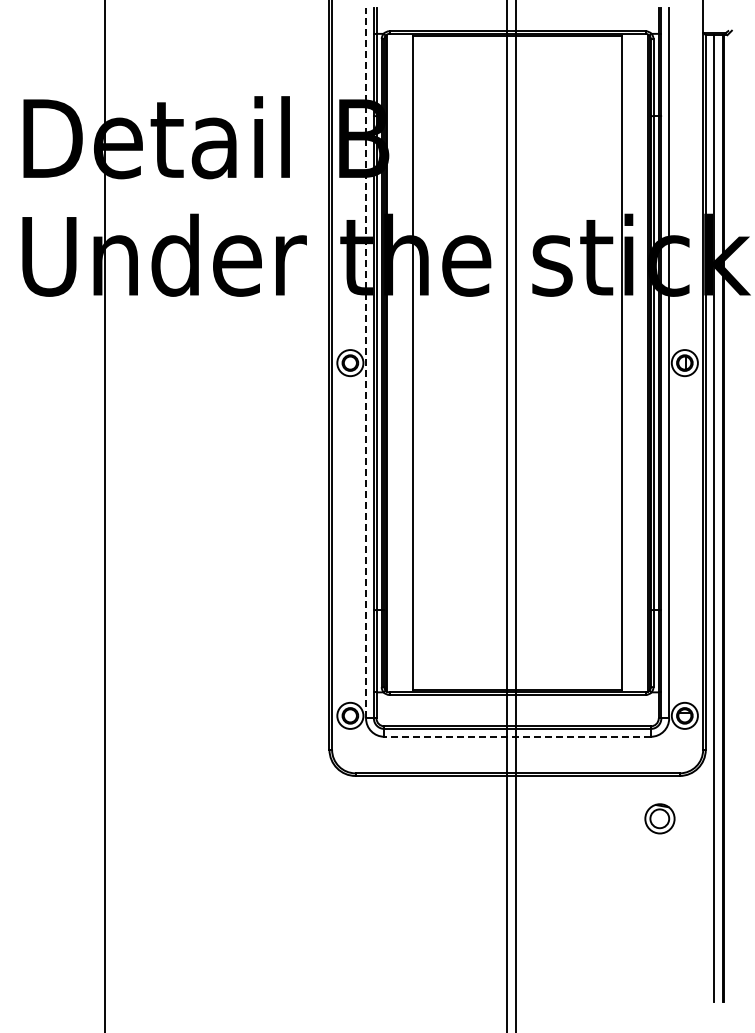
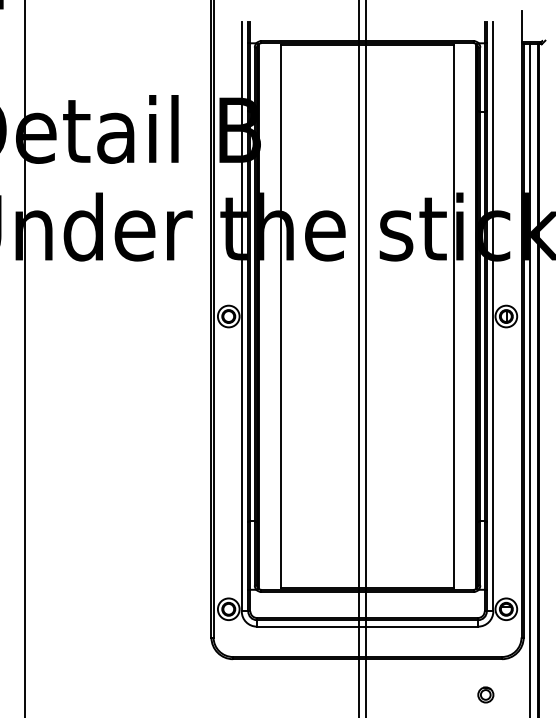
line: (366, 362) -> (242, 316), dashed -> solid
line: (517, 736) -> (367, 626), dashed -> solid
part: (660, 819) -> (486, 695), size x0.62

